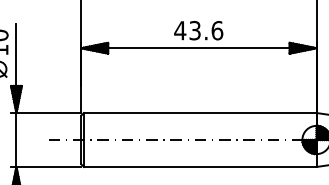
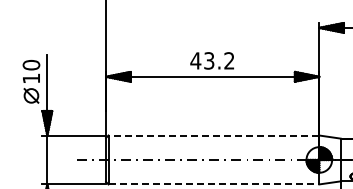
text: (217, 30) -> (229, 60), 43.6 -> 43.2
line: (199, 112) -> (213, 135), solid -> dashed
line: (200, 167) -> (214, 184), solid -> dashed

